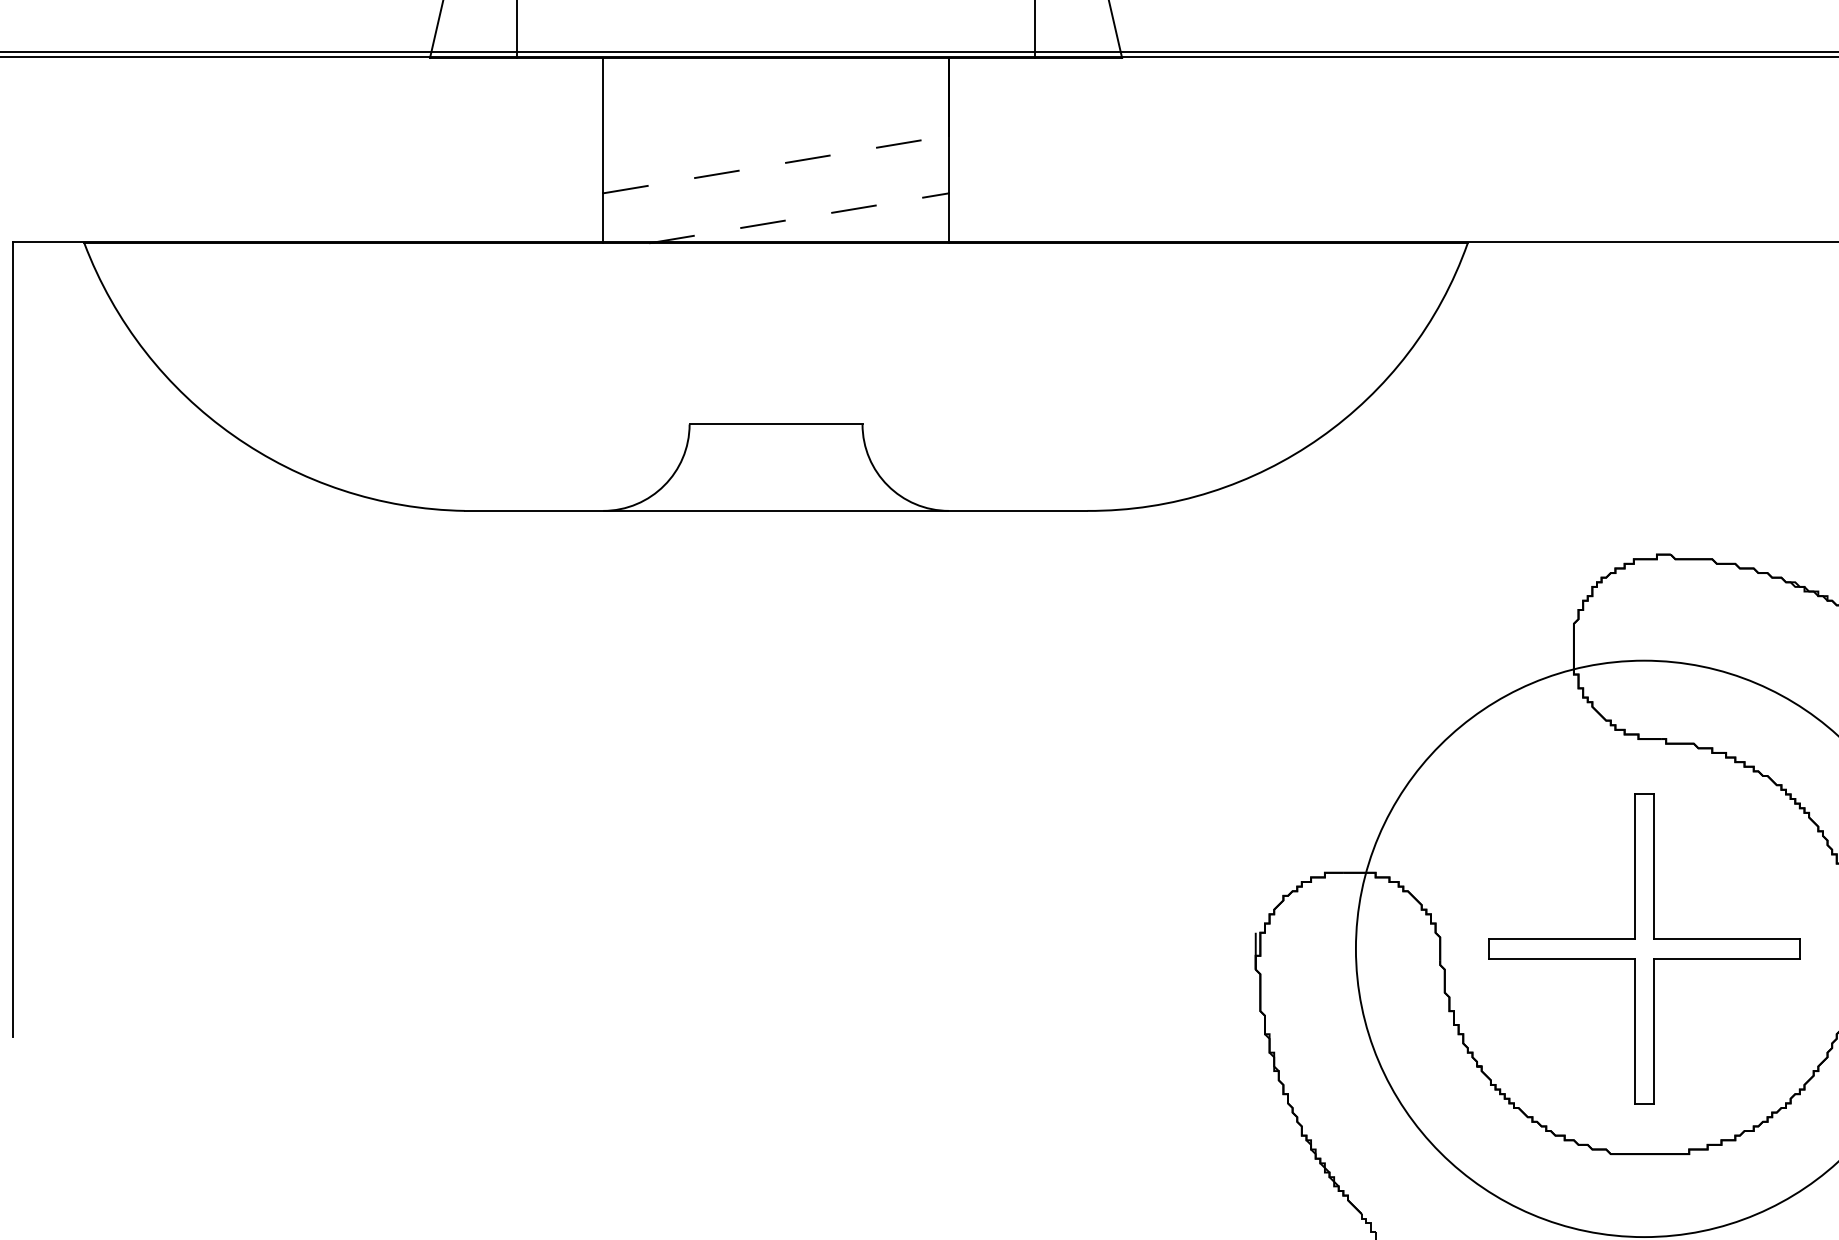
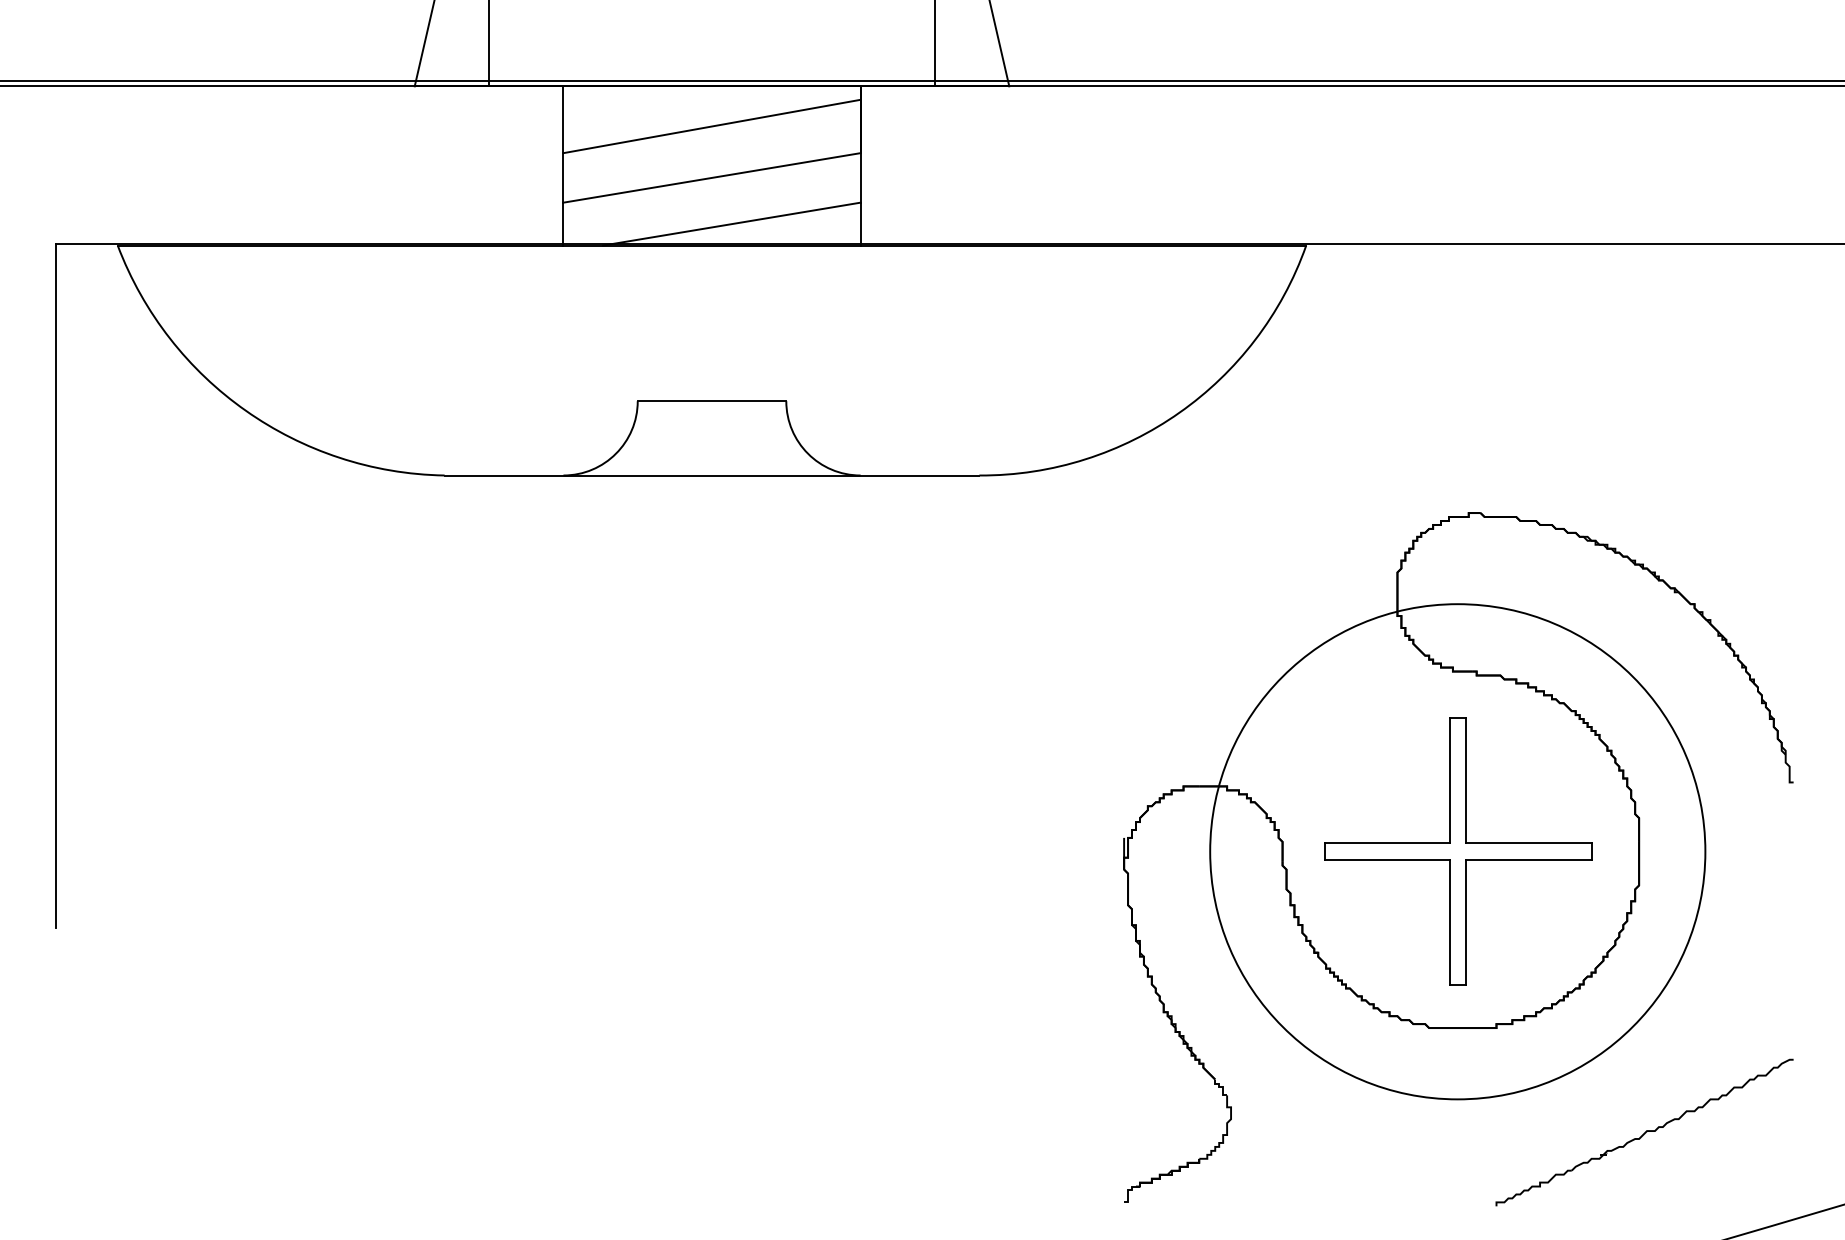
line: (775, 104) -> (711, 126), added
line: (776, 164) -> (712, 177), dashed -> solid
line: (798, 218) -> (731, 224), dashed -> solid

